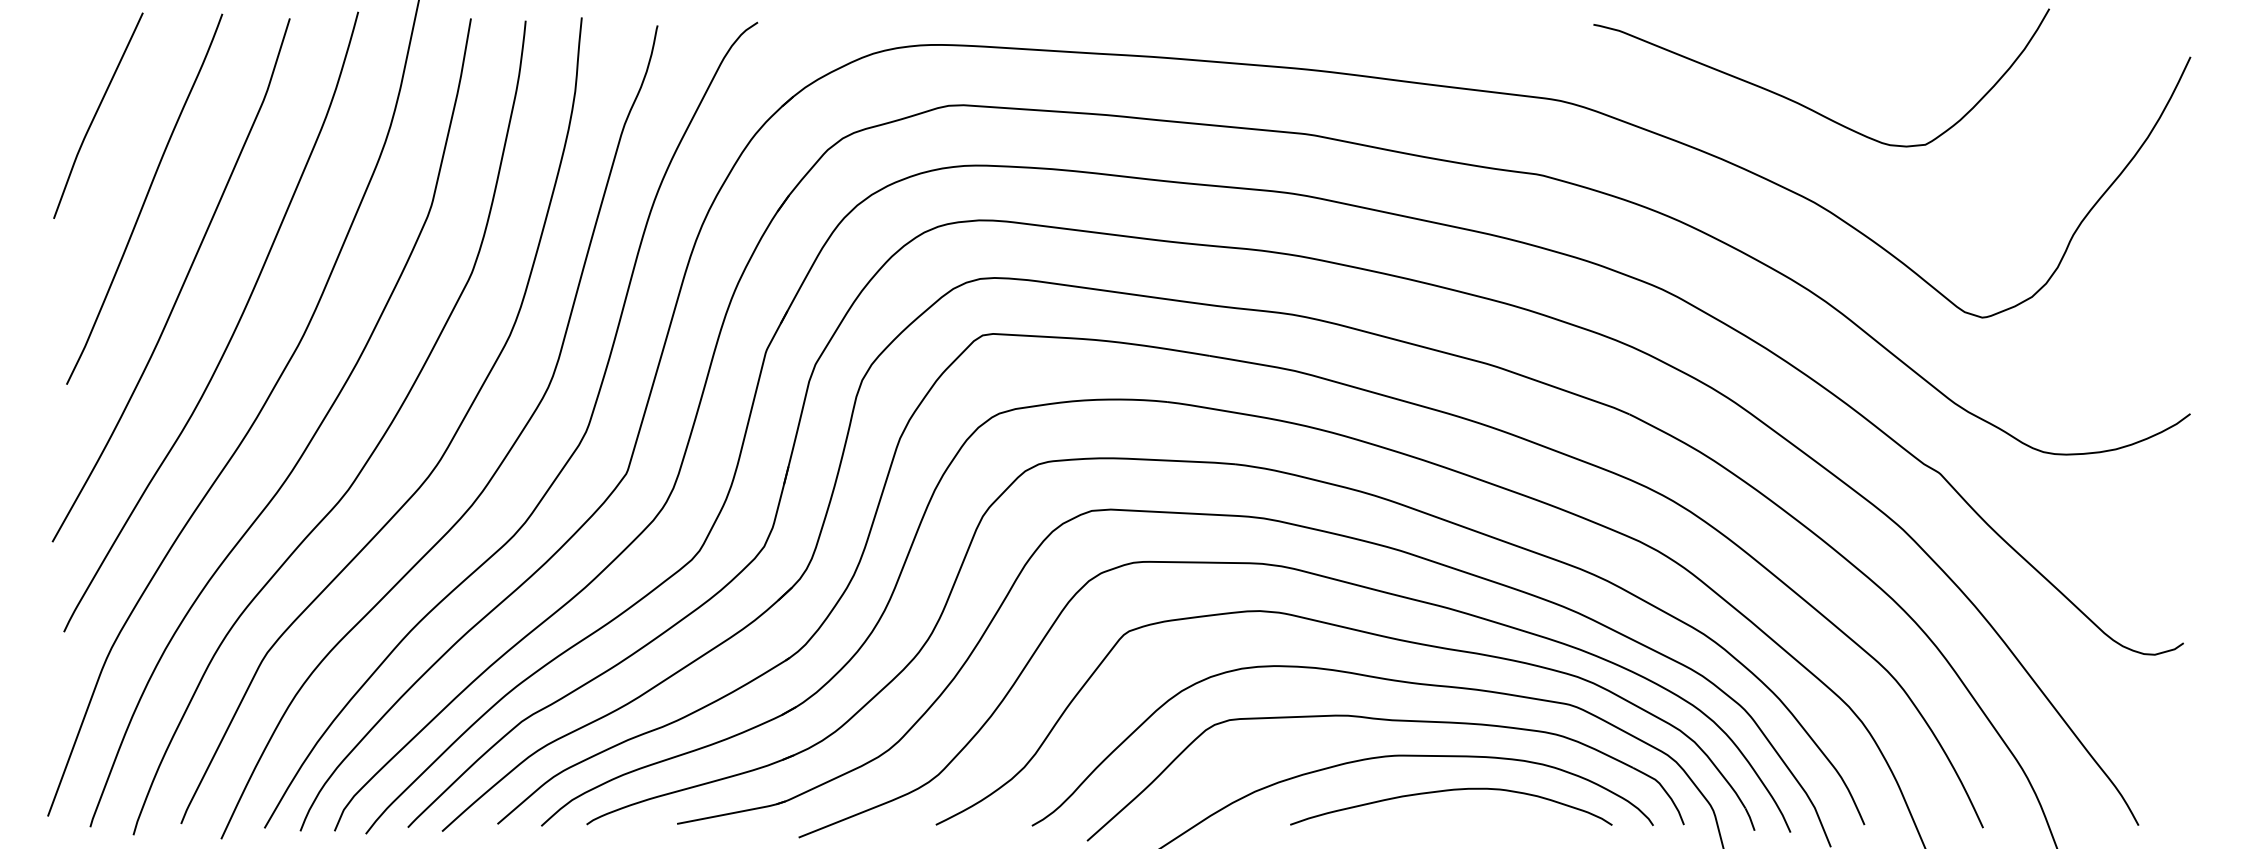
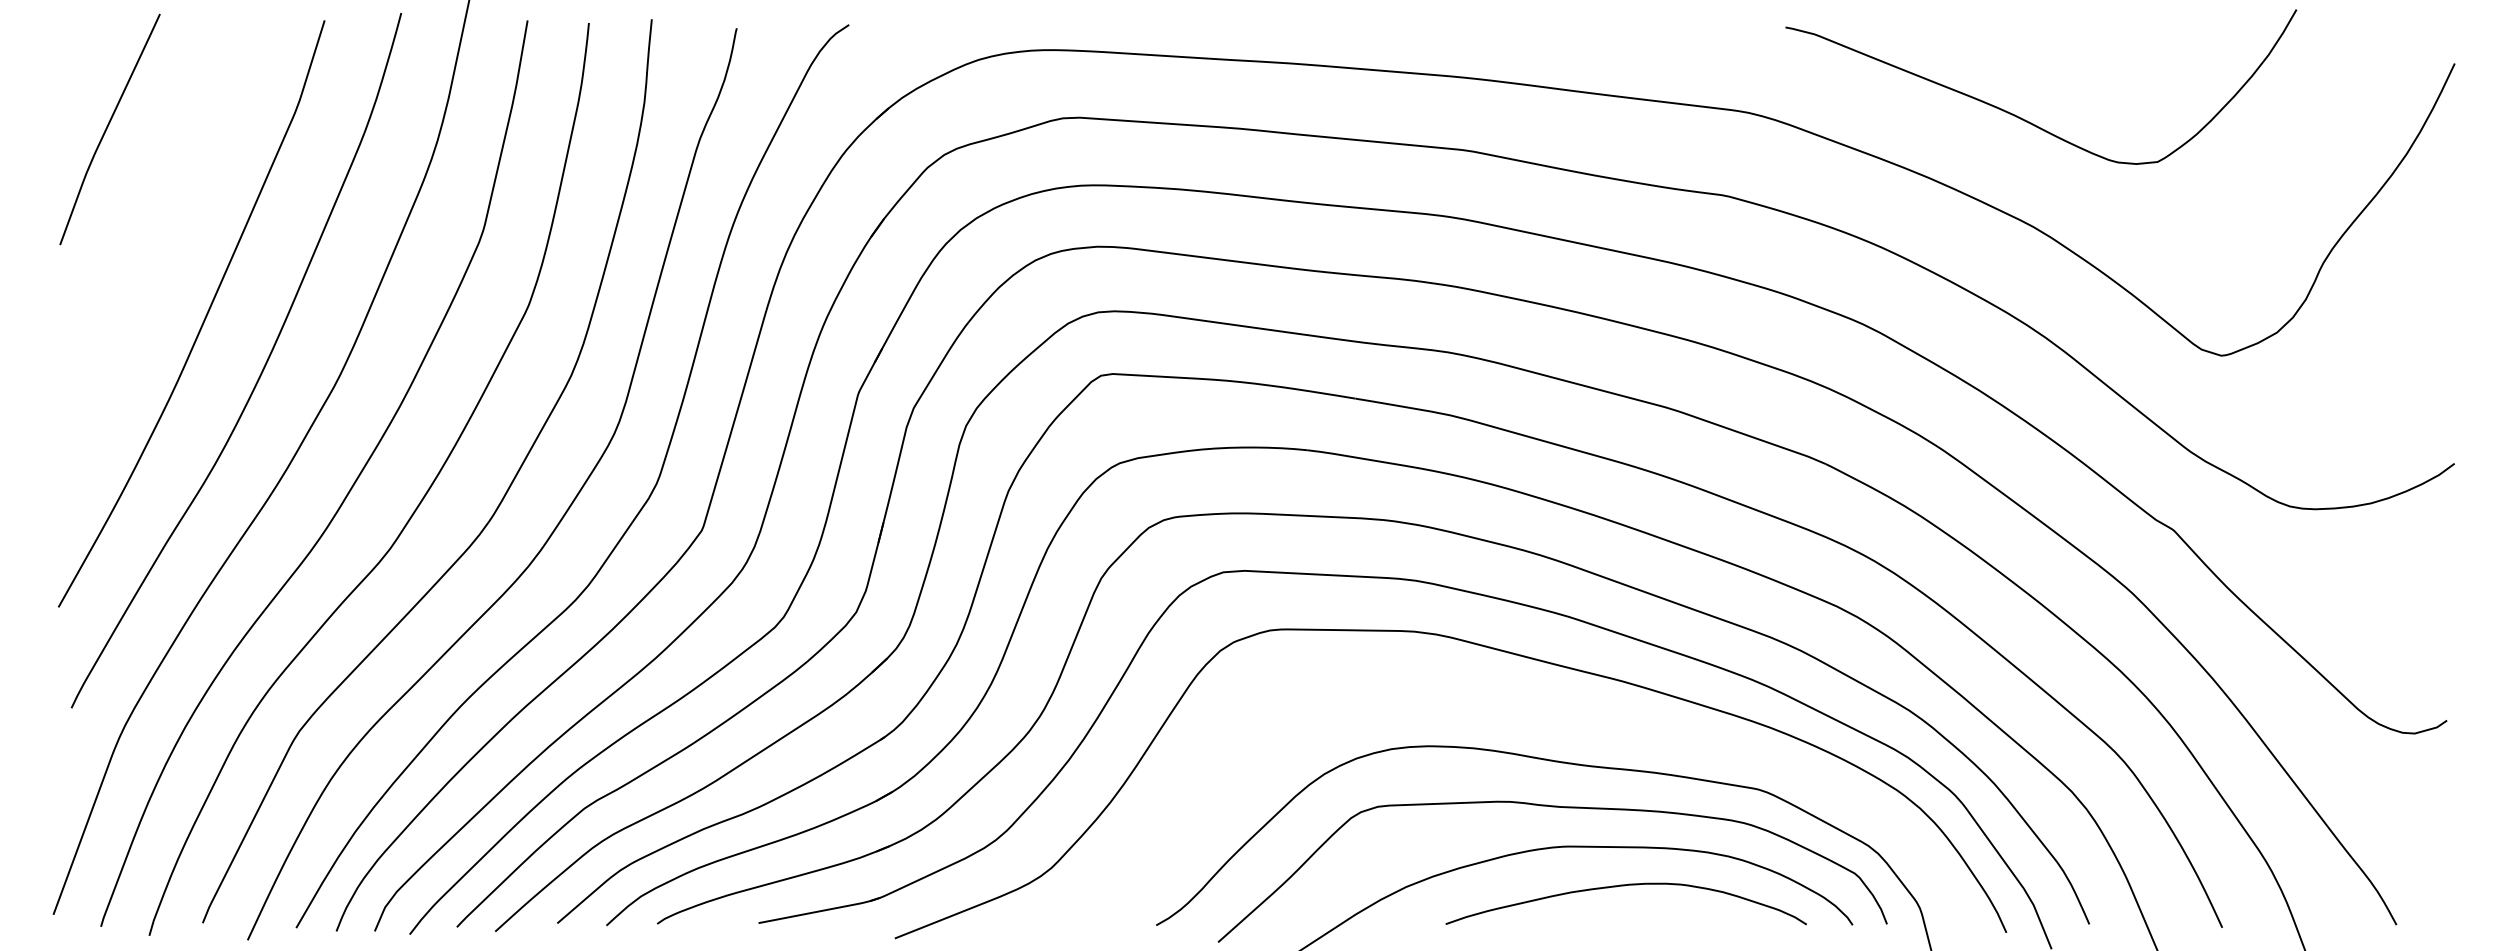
curve: (145, 198) -> (162, 222), removed
part: (1364, 633) -> (1529, 709), removed

